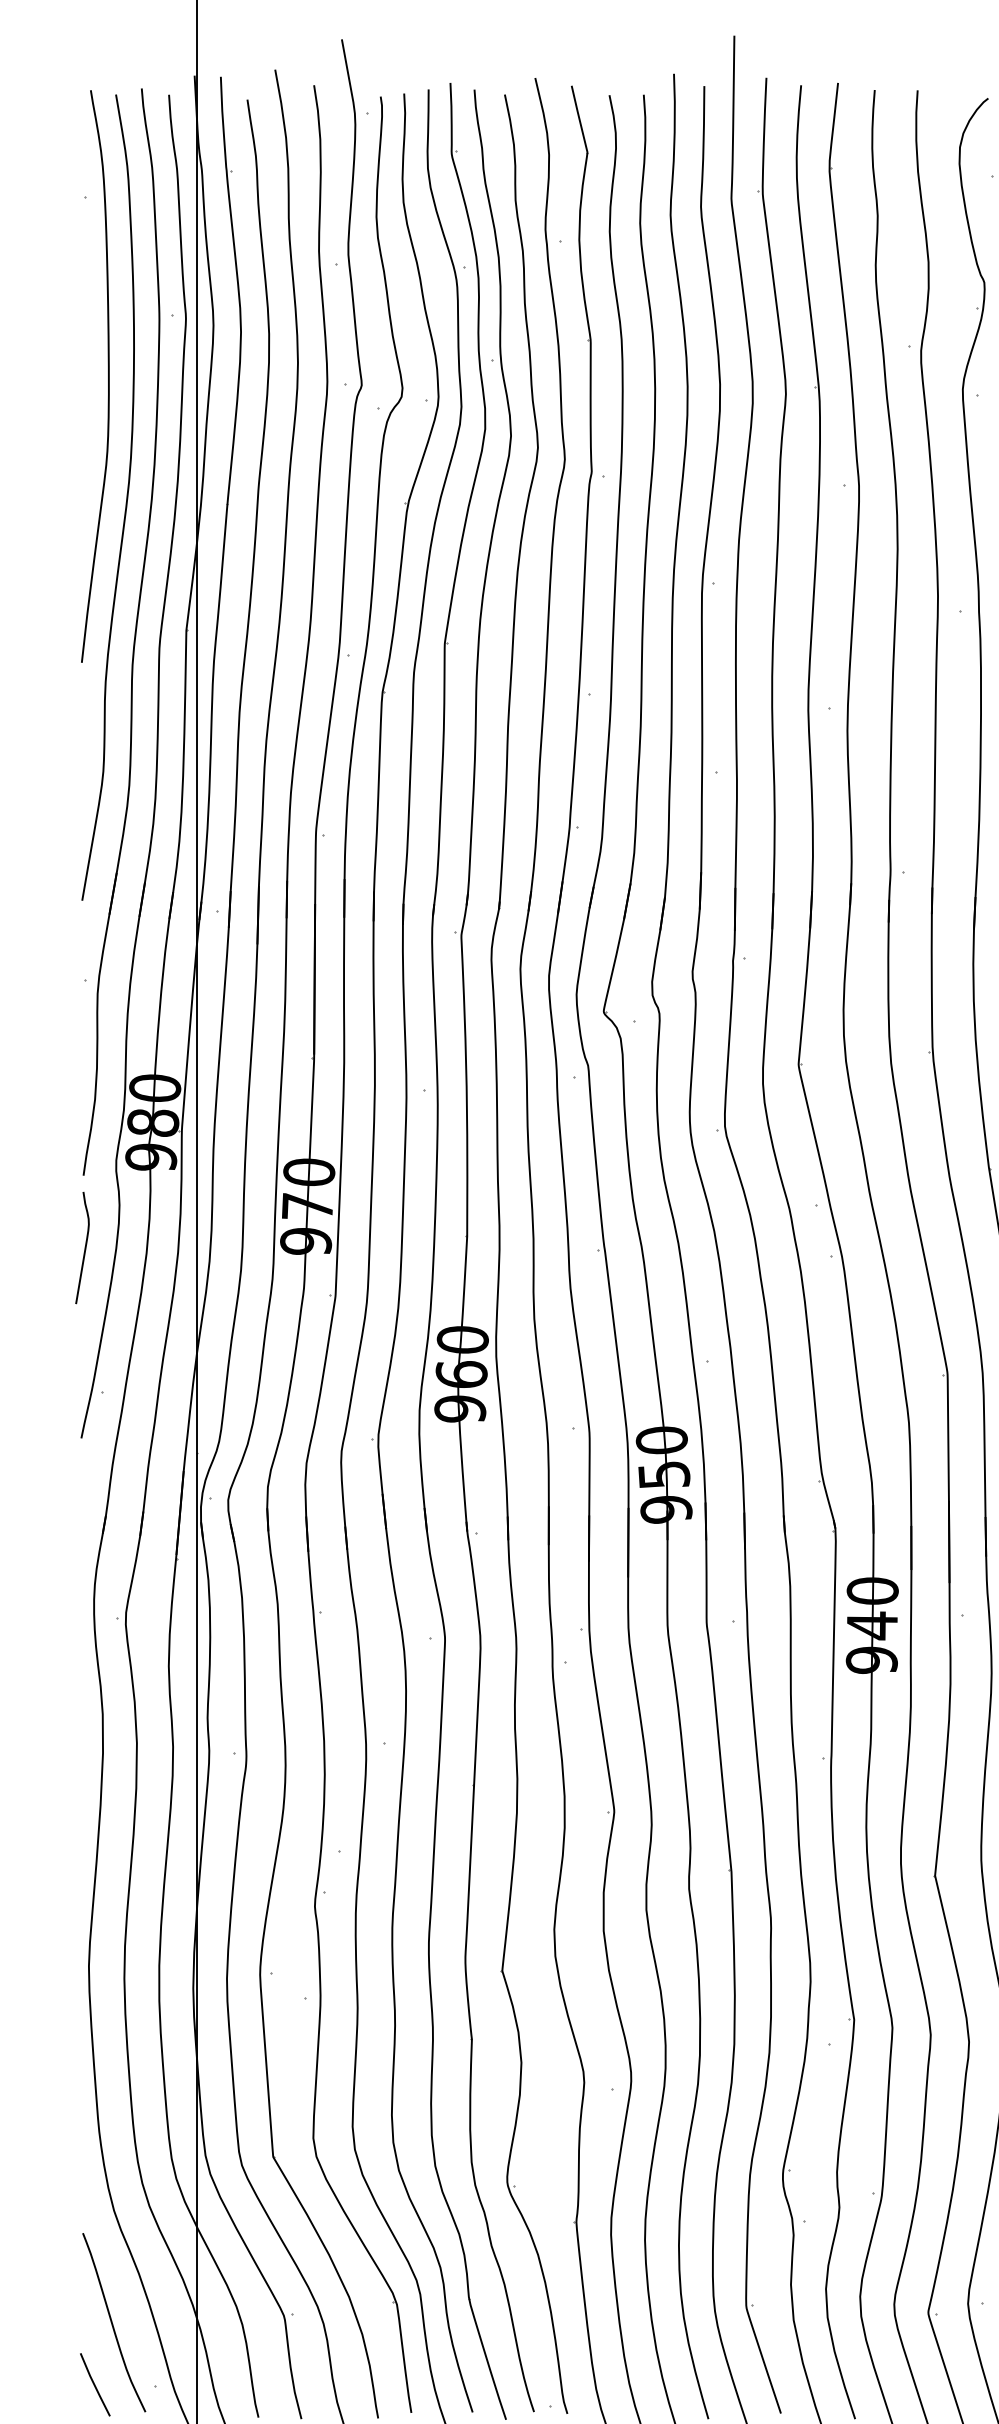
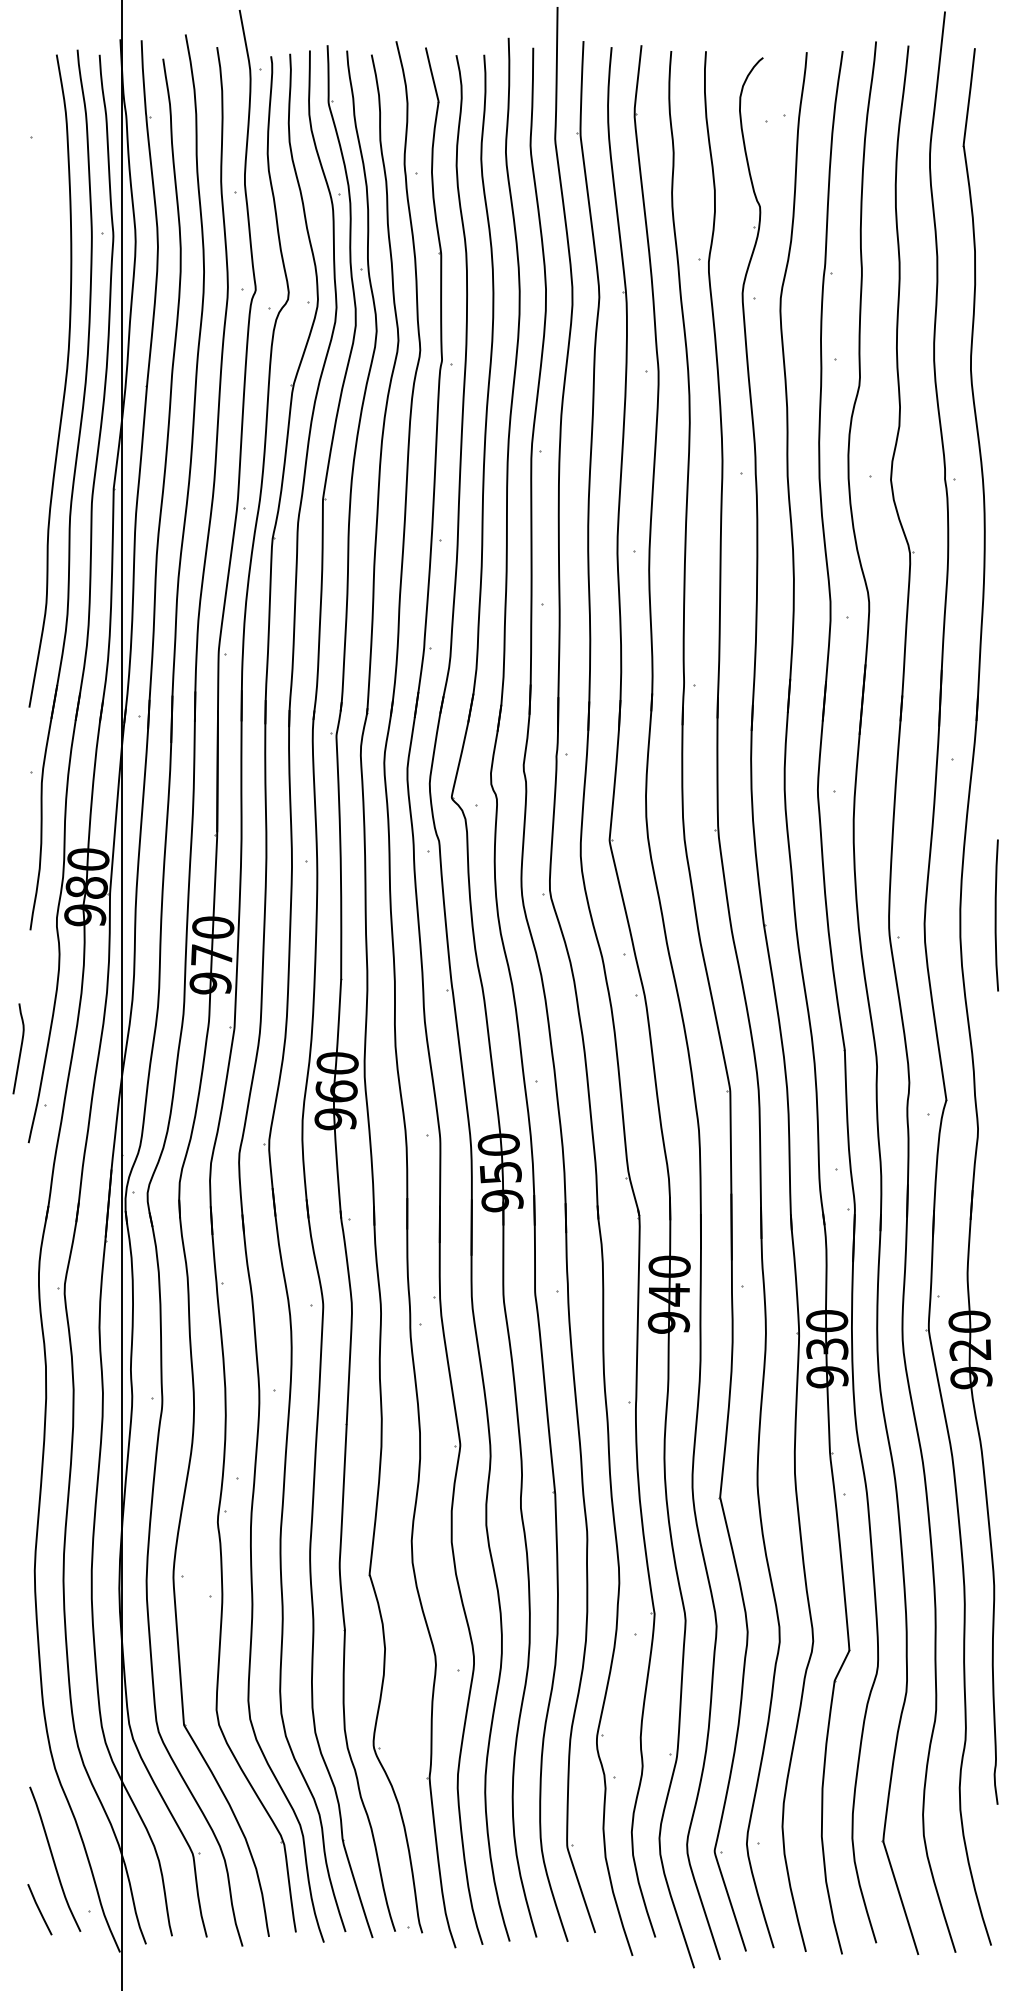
curve: (108, 375) -> (50, 282), removed
curve: (84, 1247) -> (20, 1048), moved

